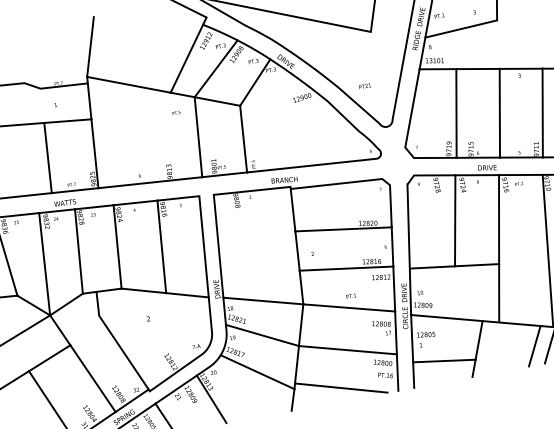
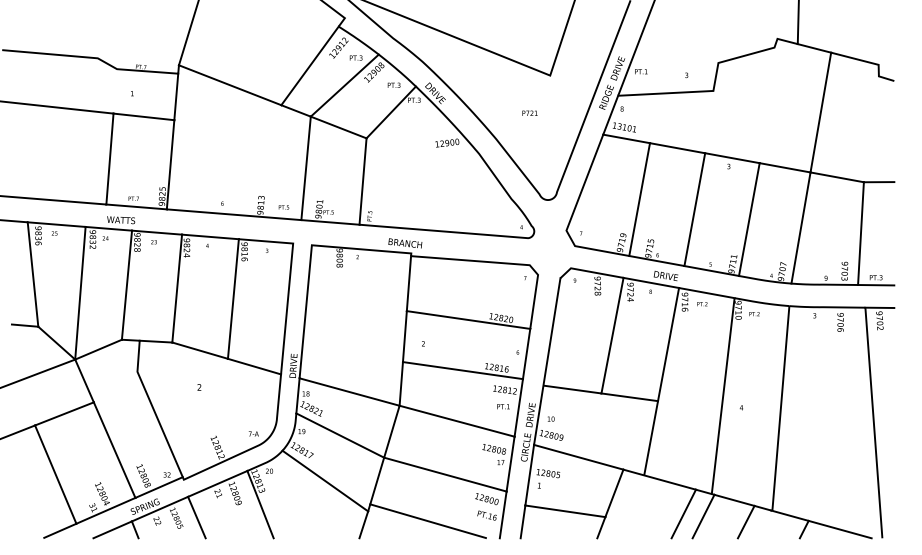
text: (364, 85) -> (529, 112), moved
text: (176, 113) -> (283, 207), moved
text: (351, 295) -> (503, 406), moved

